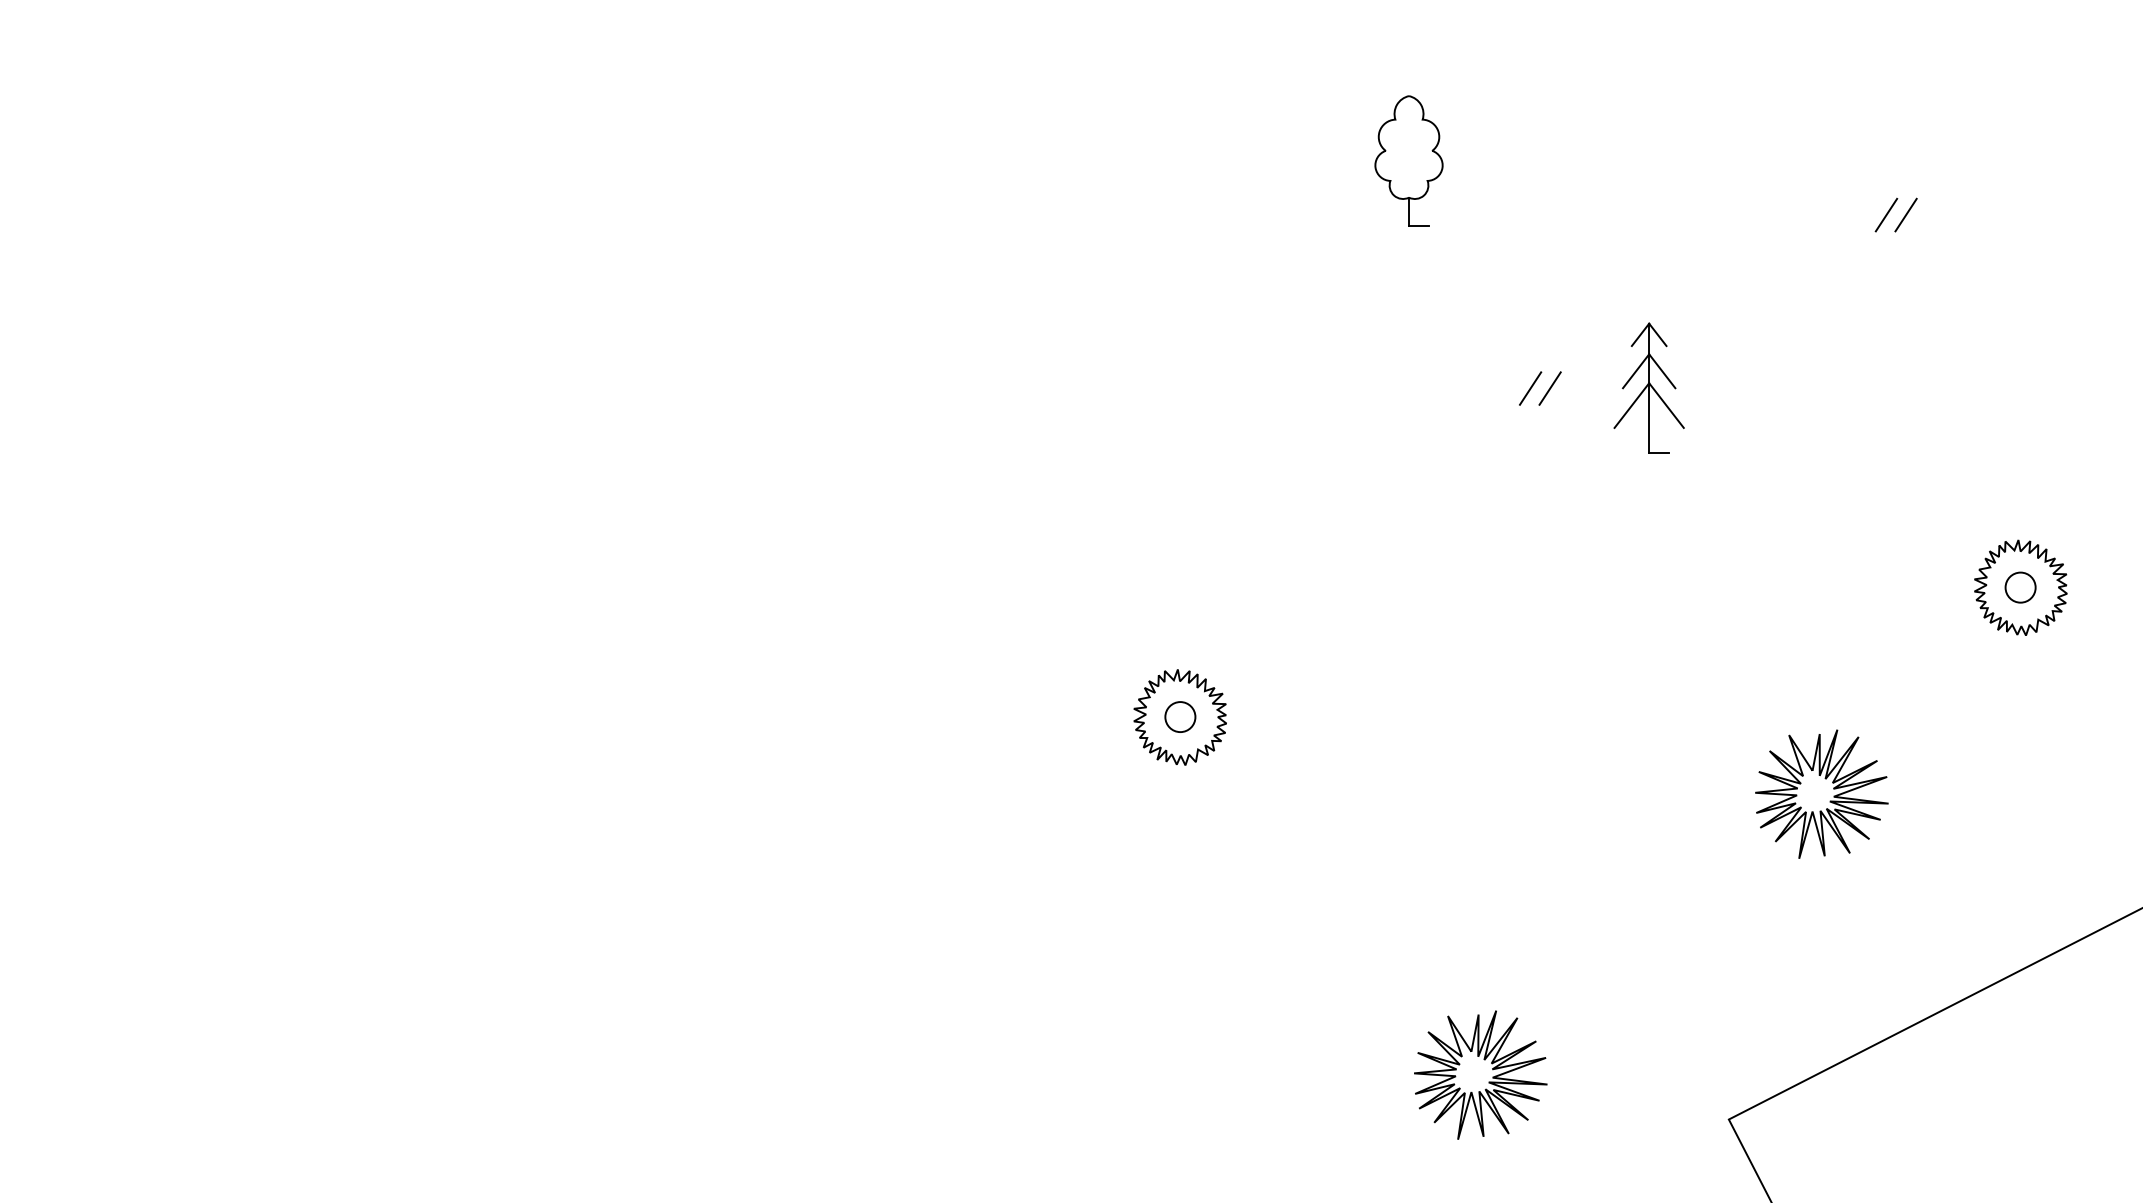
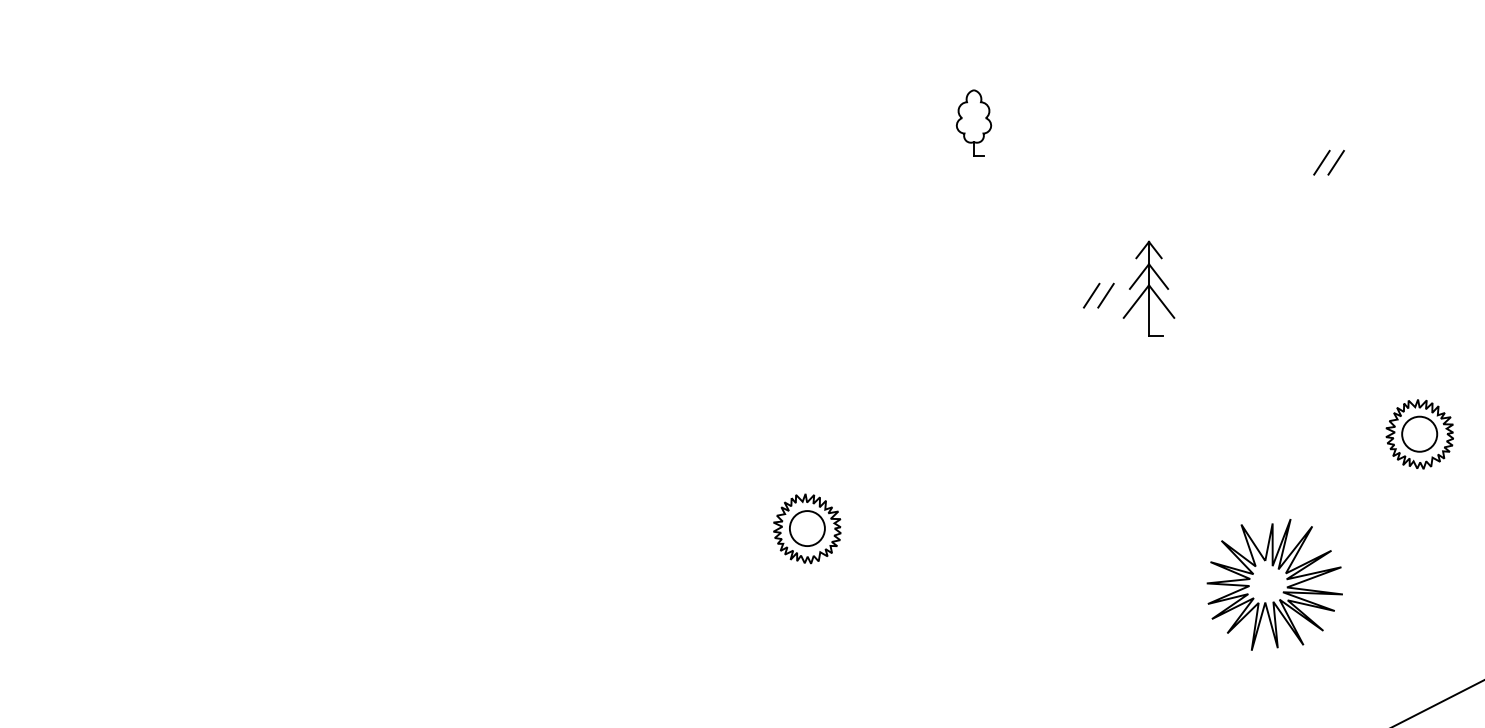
part: (1408, 160) -> (973, 122), size x0.7
part: (1545, 393) -> (1102, 299), moved
circle: (2020, 587) -> (1419, 434), size x1.6
circle: (1180, 717) -> (807, 528), size x1.6
part: (1821, 793) -> (1274, 584), size x1.4

